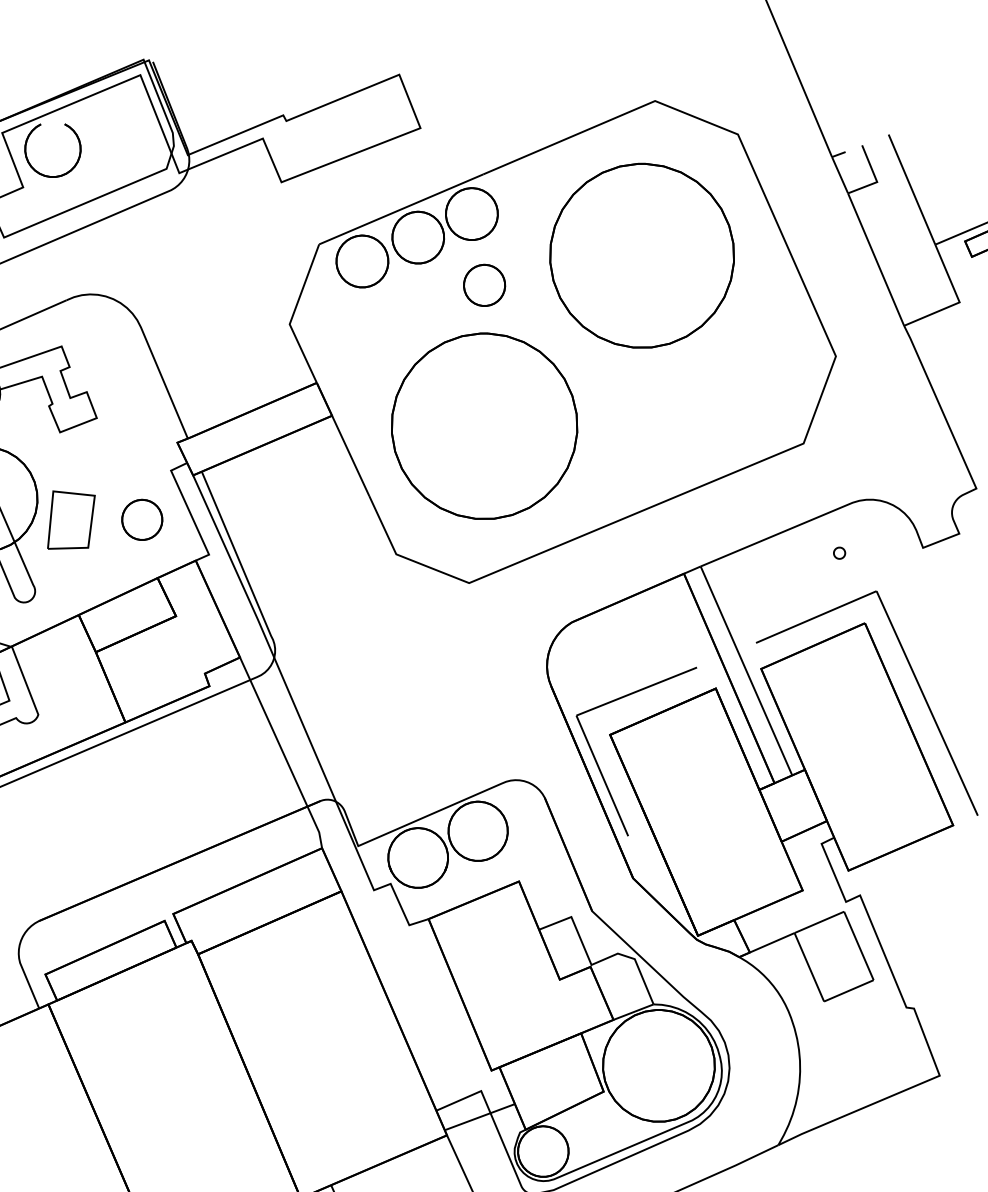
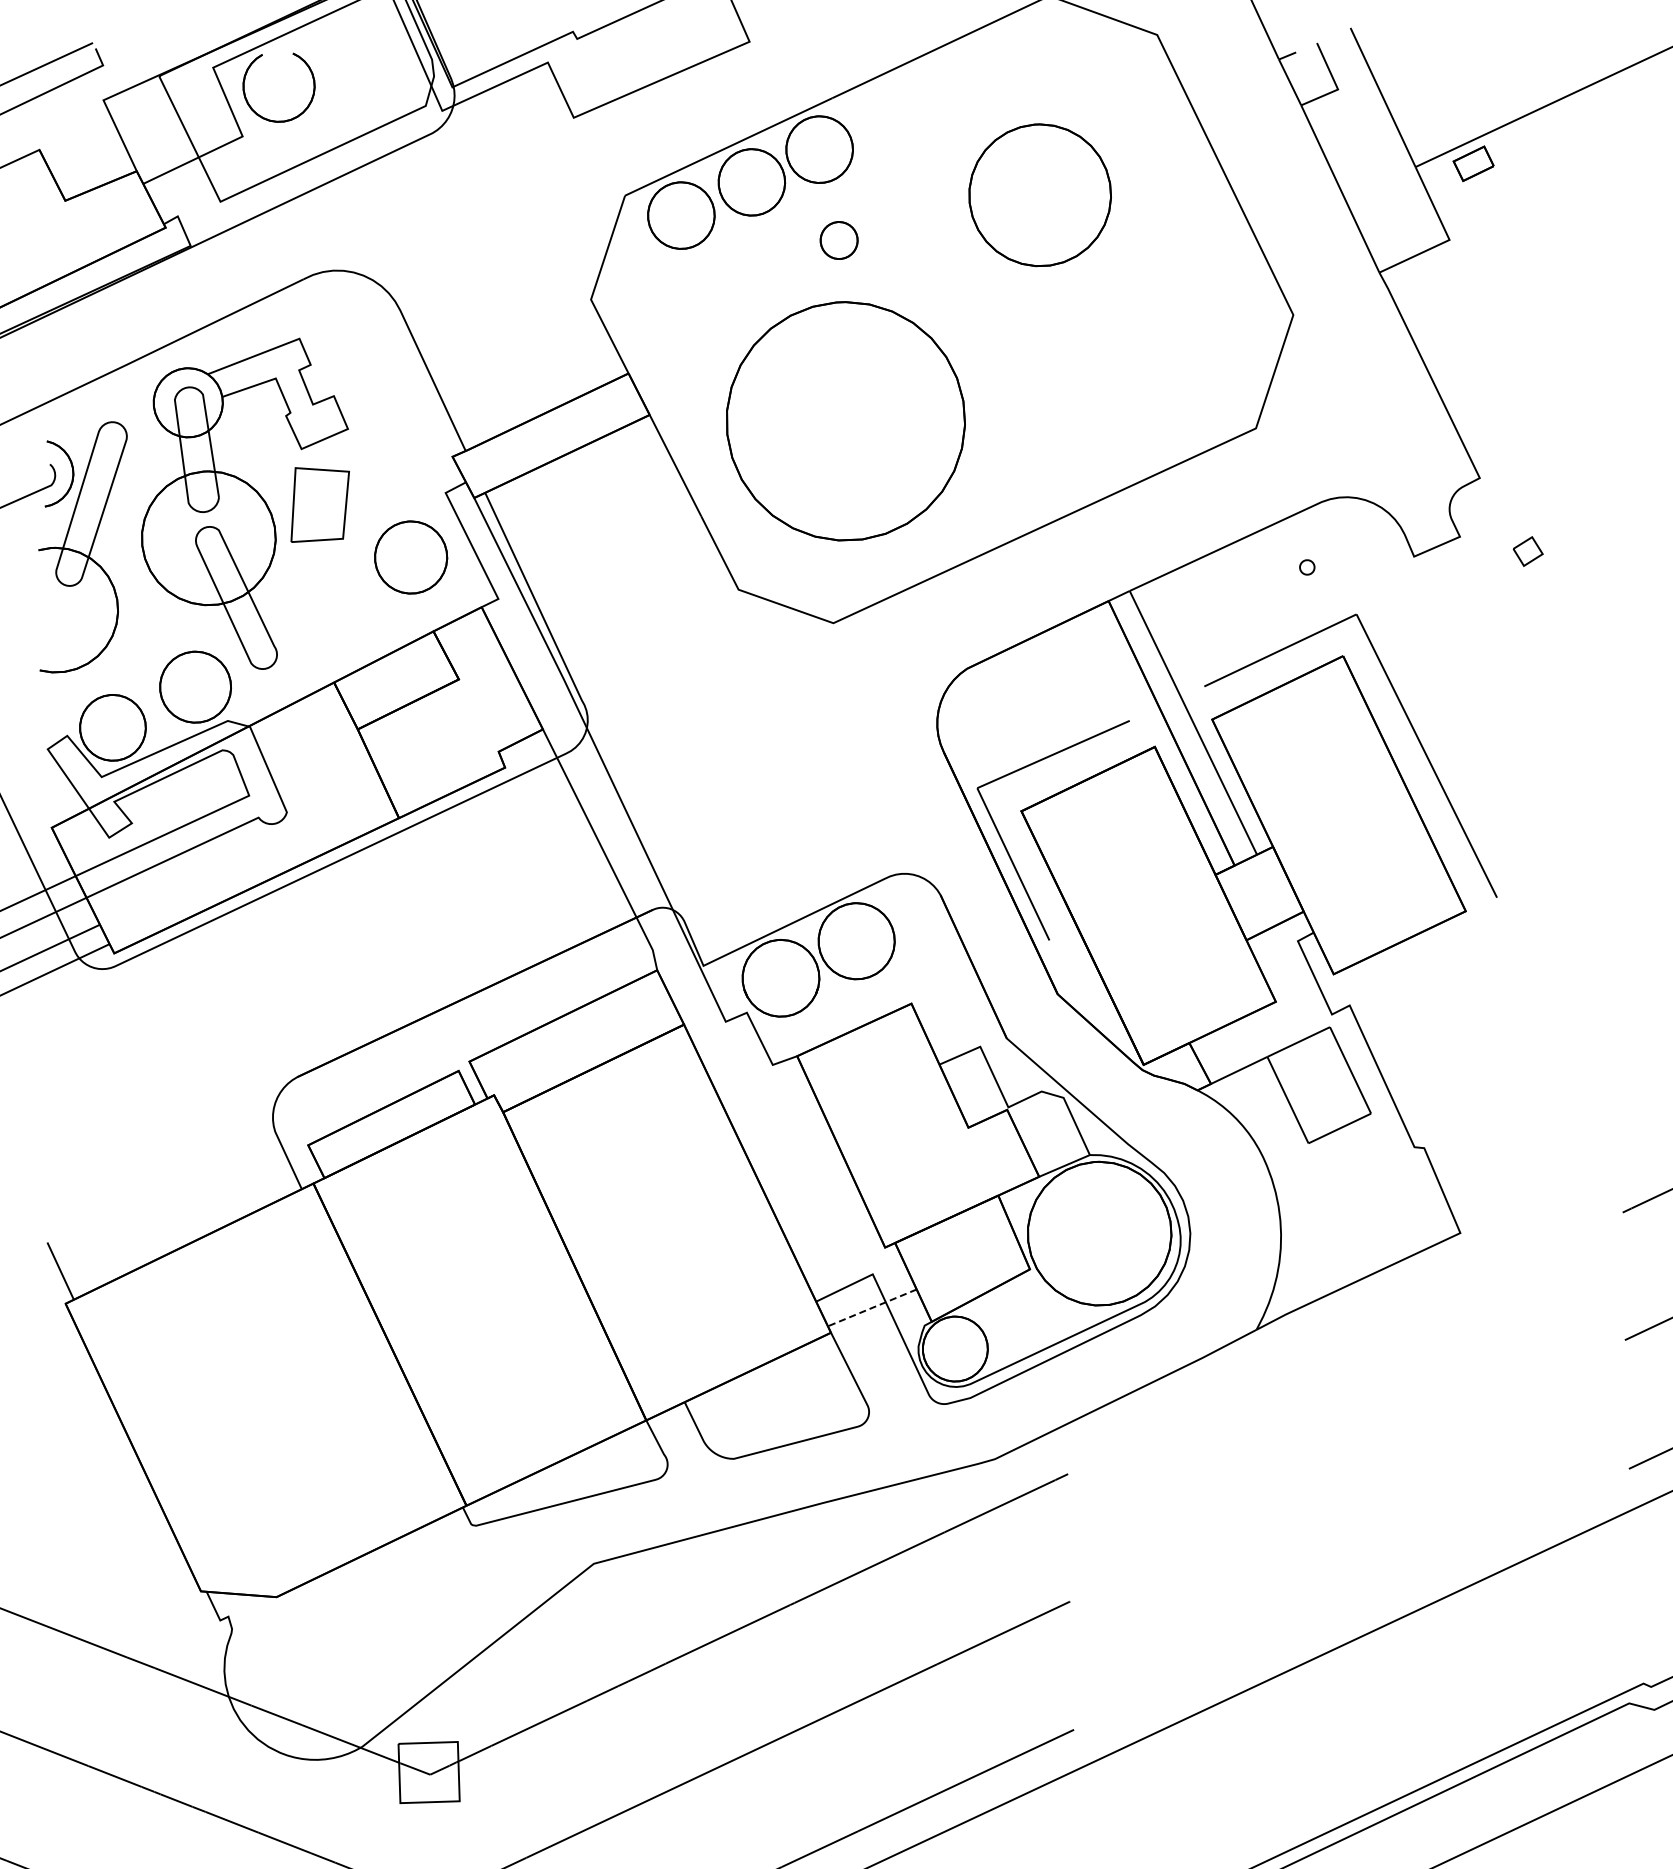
part: (642, 256) -> (1040, 195), size x0.6
part: (484, 285) -> (838, 240), size x0.7
part: (141, 519) -> (410, 557), size x1.4
part: (70, 520) -> (319, 504), moved
line: (479, 1117) -> (871, 1308), solid -> dashed

